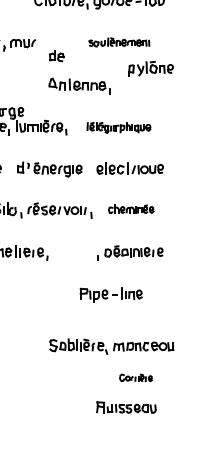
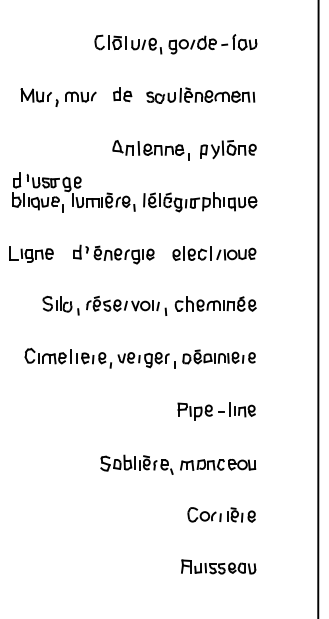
part: (119, 42) -> (200, 95), size x1.43
part: (56, 55) -> (122, 94), moved
part: (151, 68) -> (228, 149), moved
part: (119, 127) -> (200, 202), size x1.43
part: (131, 208) -> (215, 303), size x1.43
part: (73, 254) -> (143, 360), added
part: (111, 295) -> (216, 411), moved
part: (111, 346) -> (178, 464), moved
part: (135, 377) -> (221, 514), size x1.67
part: (126, 407) -> (218, 566), moved

